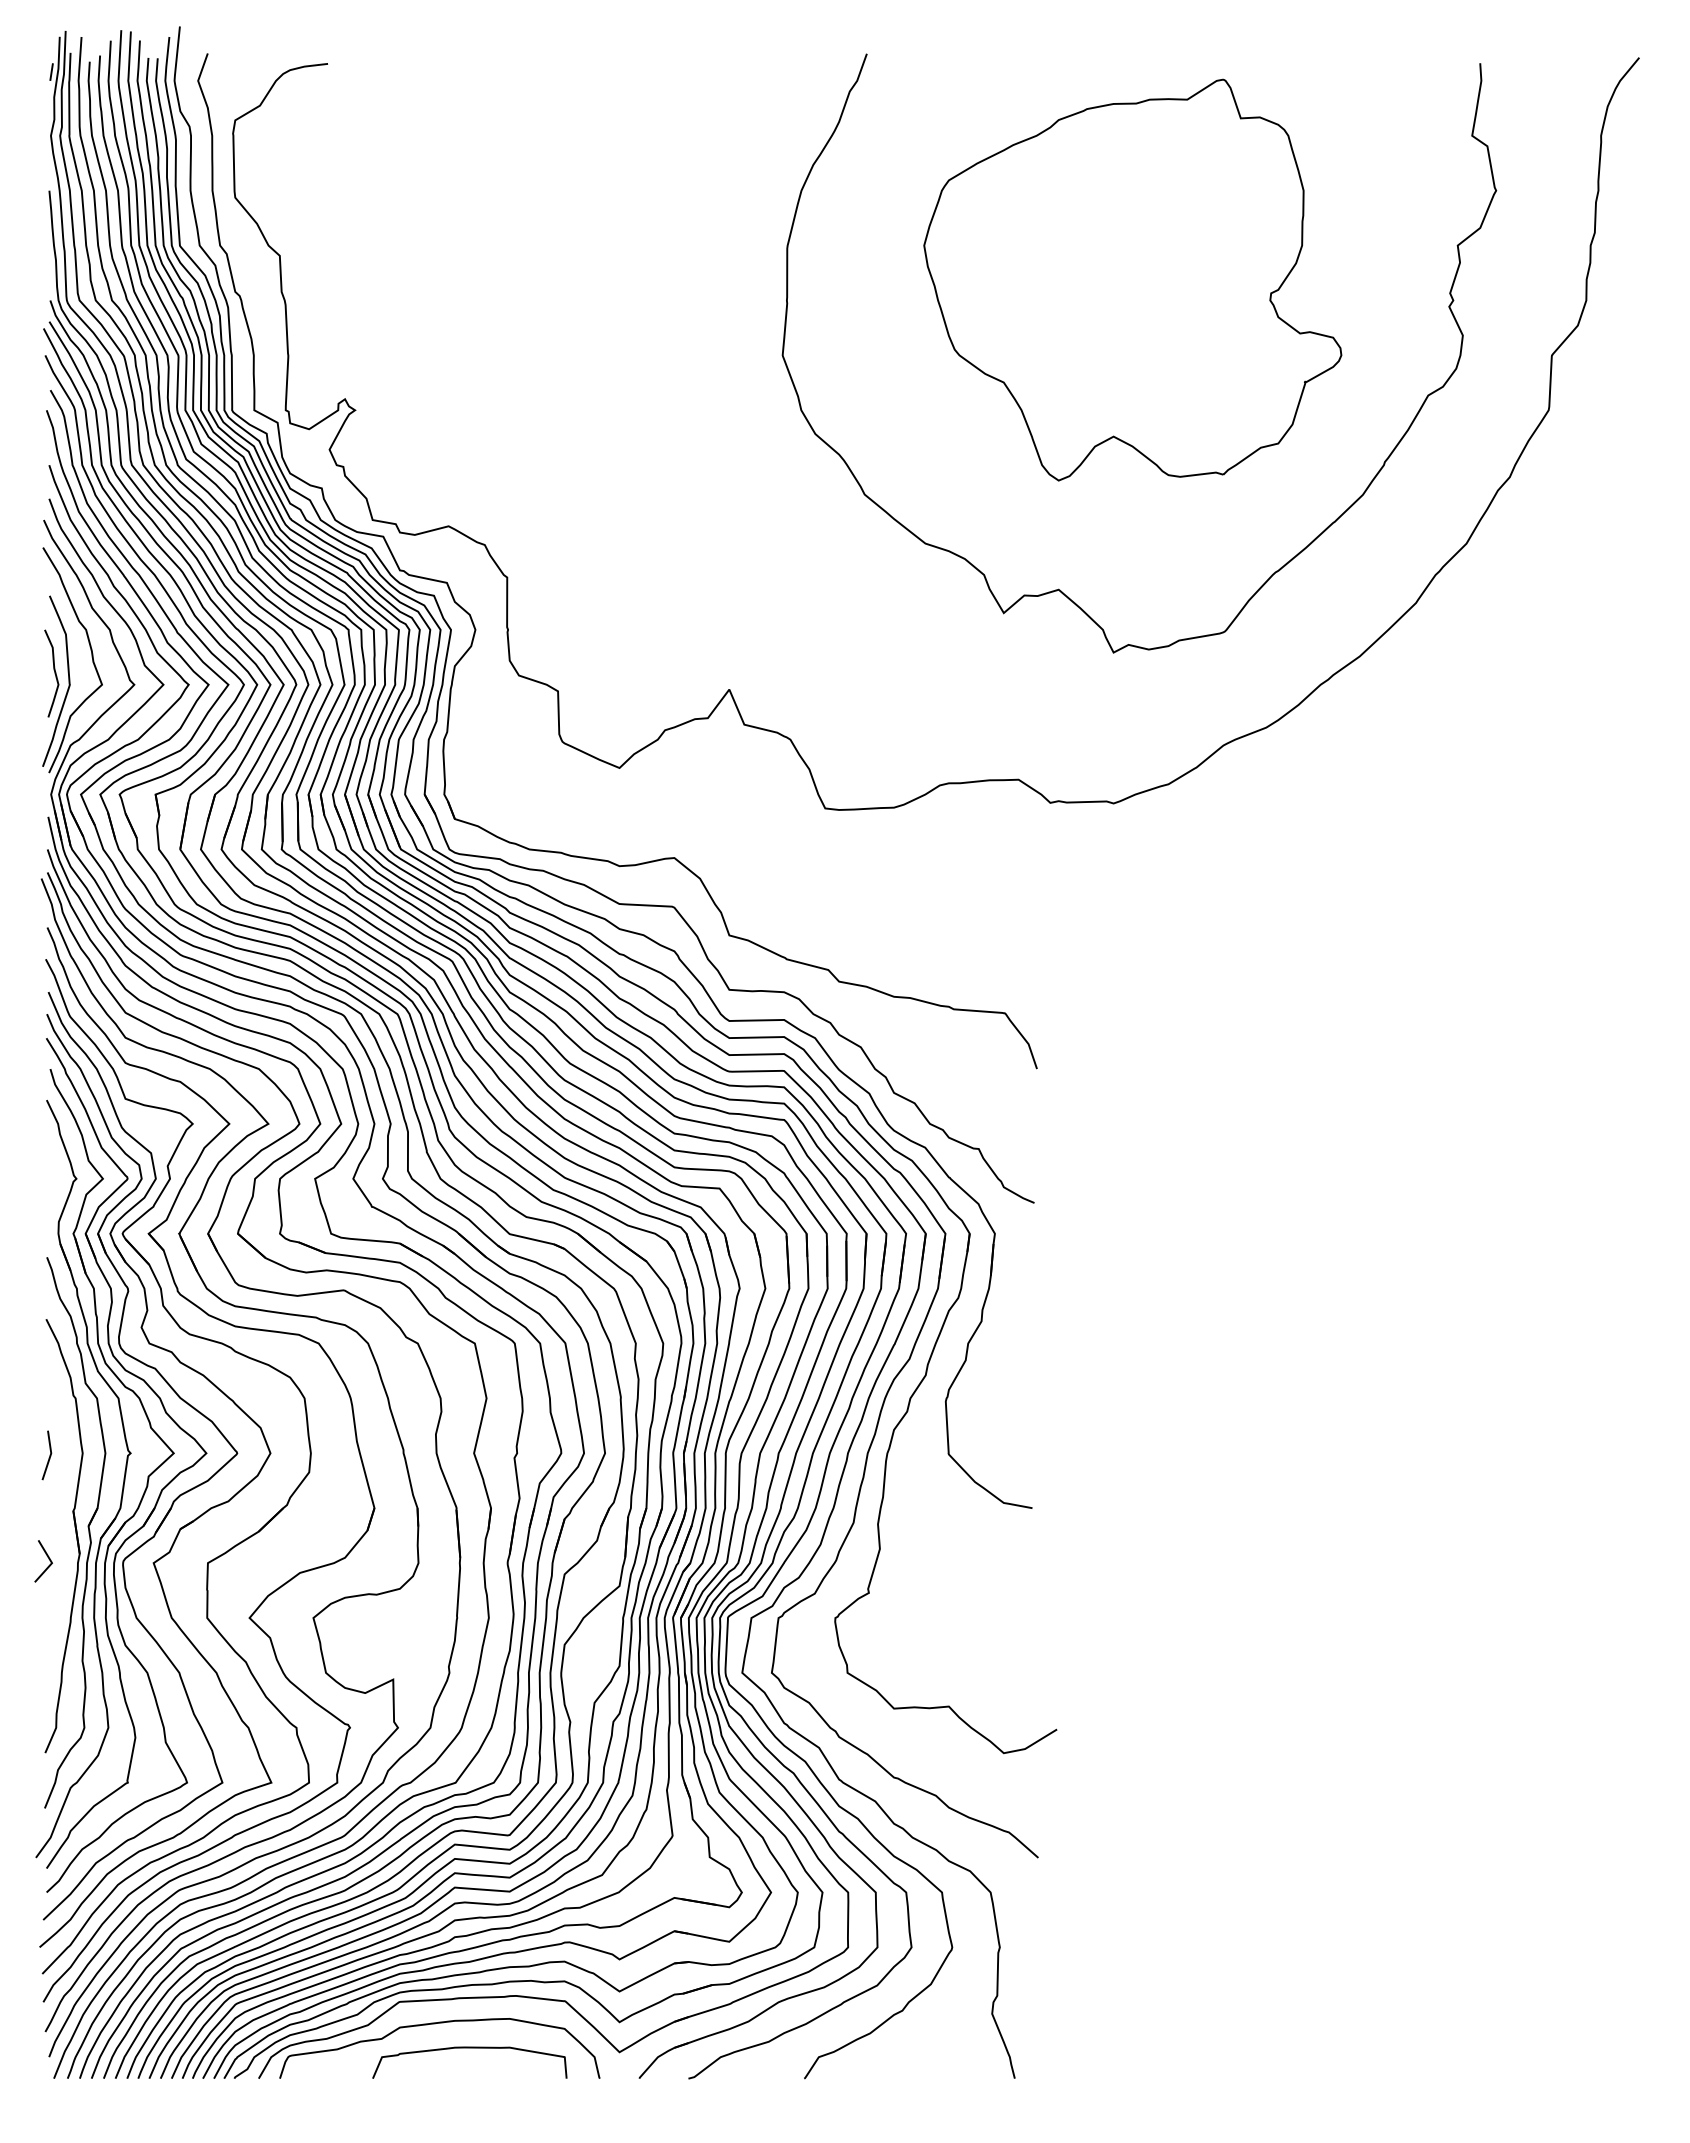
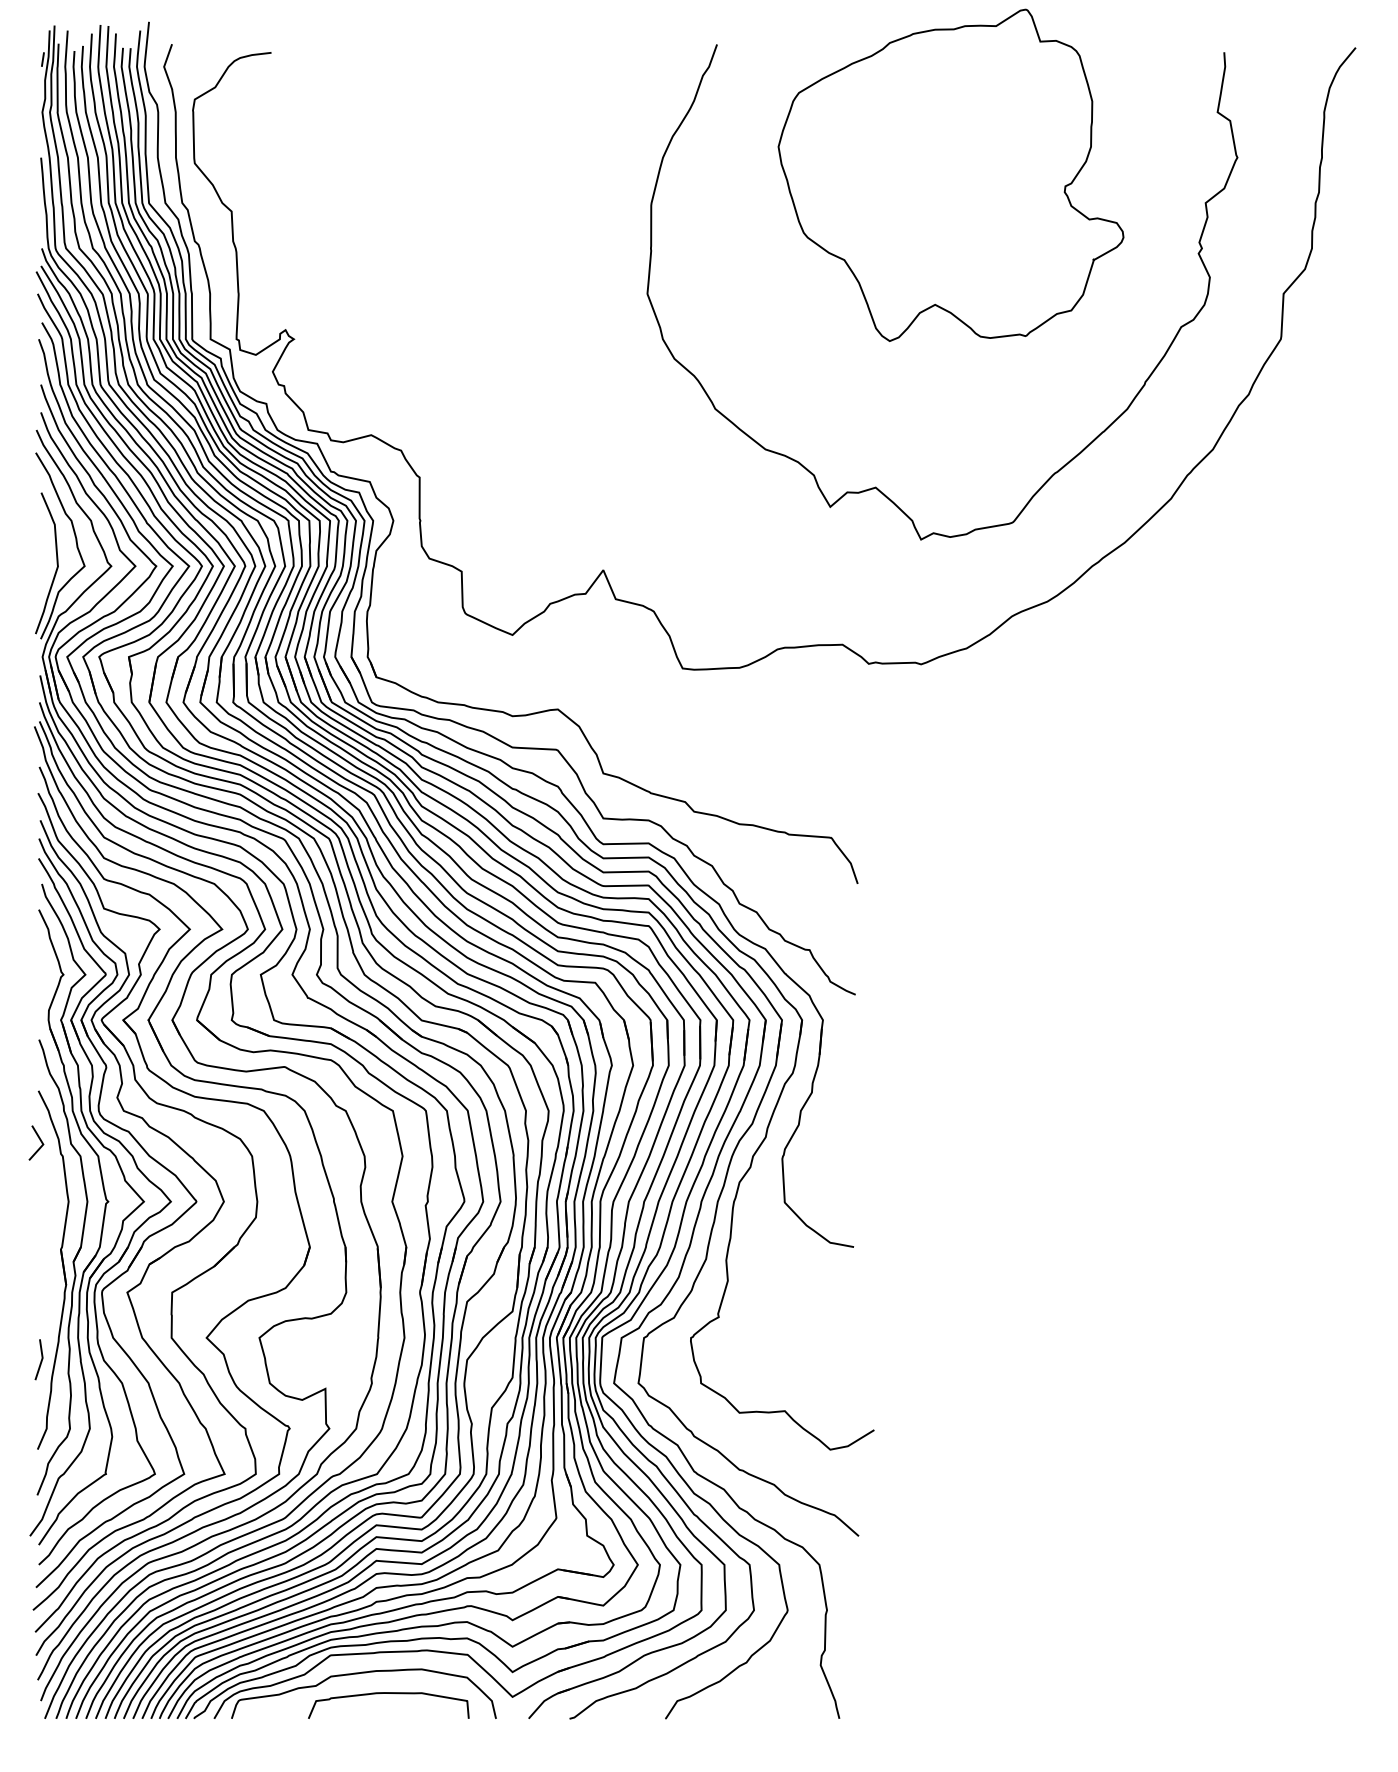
part: (1132, 279) -> (950, 174), moved
curve: (54, 673) -> (45, 556), removed
line: (49, 1455) -> (41, 1359), moved
line: (48, 1559) -> (40, 1141), moved

